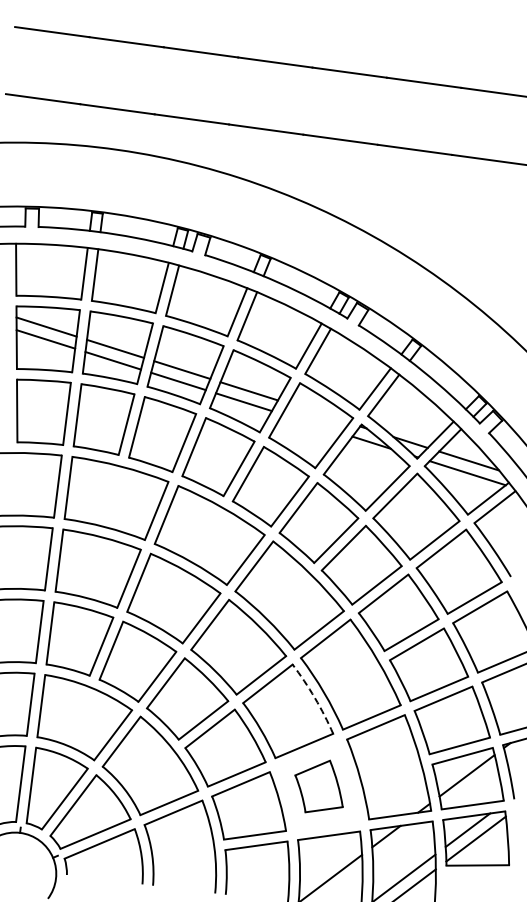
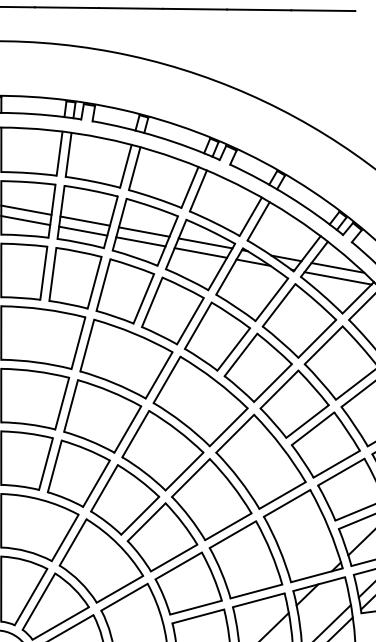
line: (318, 413) -> (205, 243), added
line: (311, 423) -> (200, 252), added
arc: (314, 698) -> (231, 485), dashed -> solid
part: (318, 786) -> (244, 559), size x1.67

